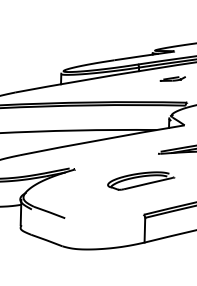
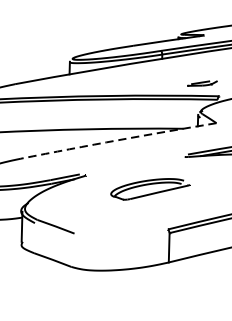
part: (172, 78) -> (201, 82), moved
arc: (102, 139) -> (118, 139), solid -> dashed
part: (141, 180) -> (150, 188), moved

